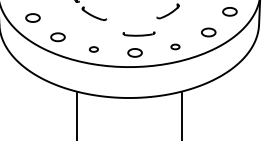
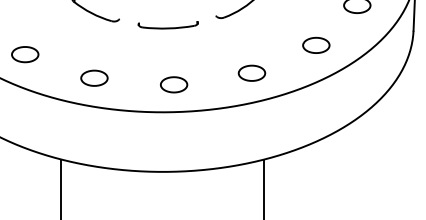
part: (138, 33) -> (167, 24), moved
part: (175, 46) -> (252, 72), size x1.67
part: (93, 49) -> (93, 78), size x1.67

